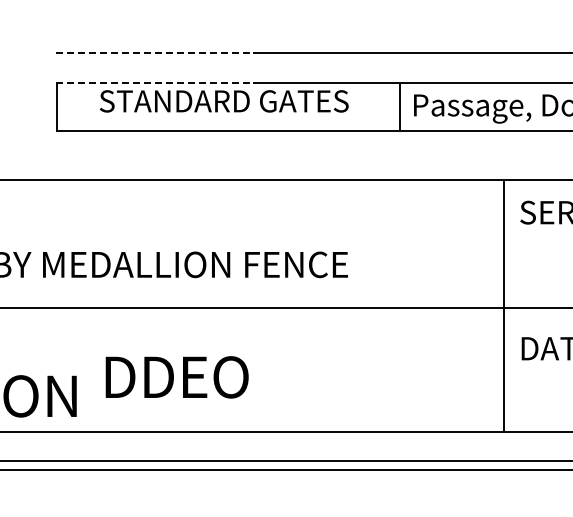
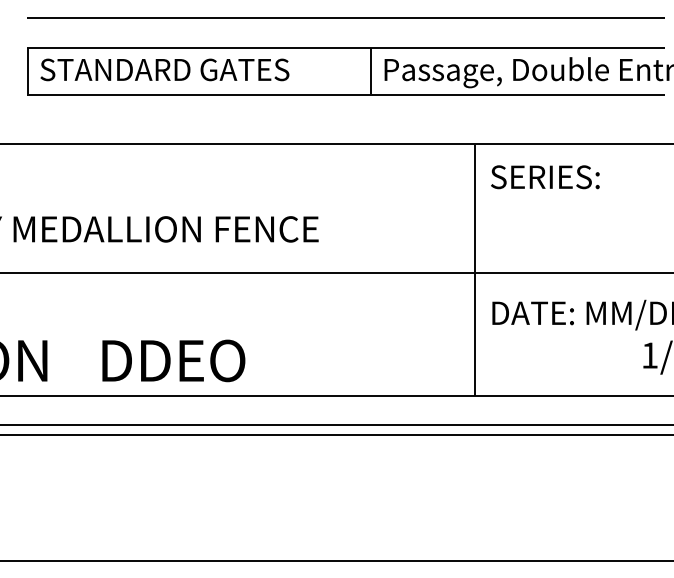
line: (154, 52) -> (125, 17), dashed -> solid
line: (154, 82) -> (125, 47), dashed -> solid
text: (223, 100) -> (164, 69), moved
text: (176, 376) -> (173, 360), moved

